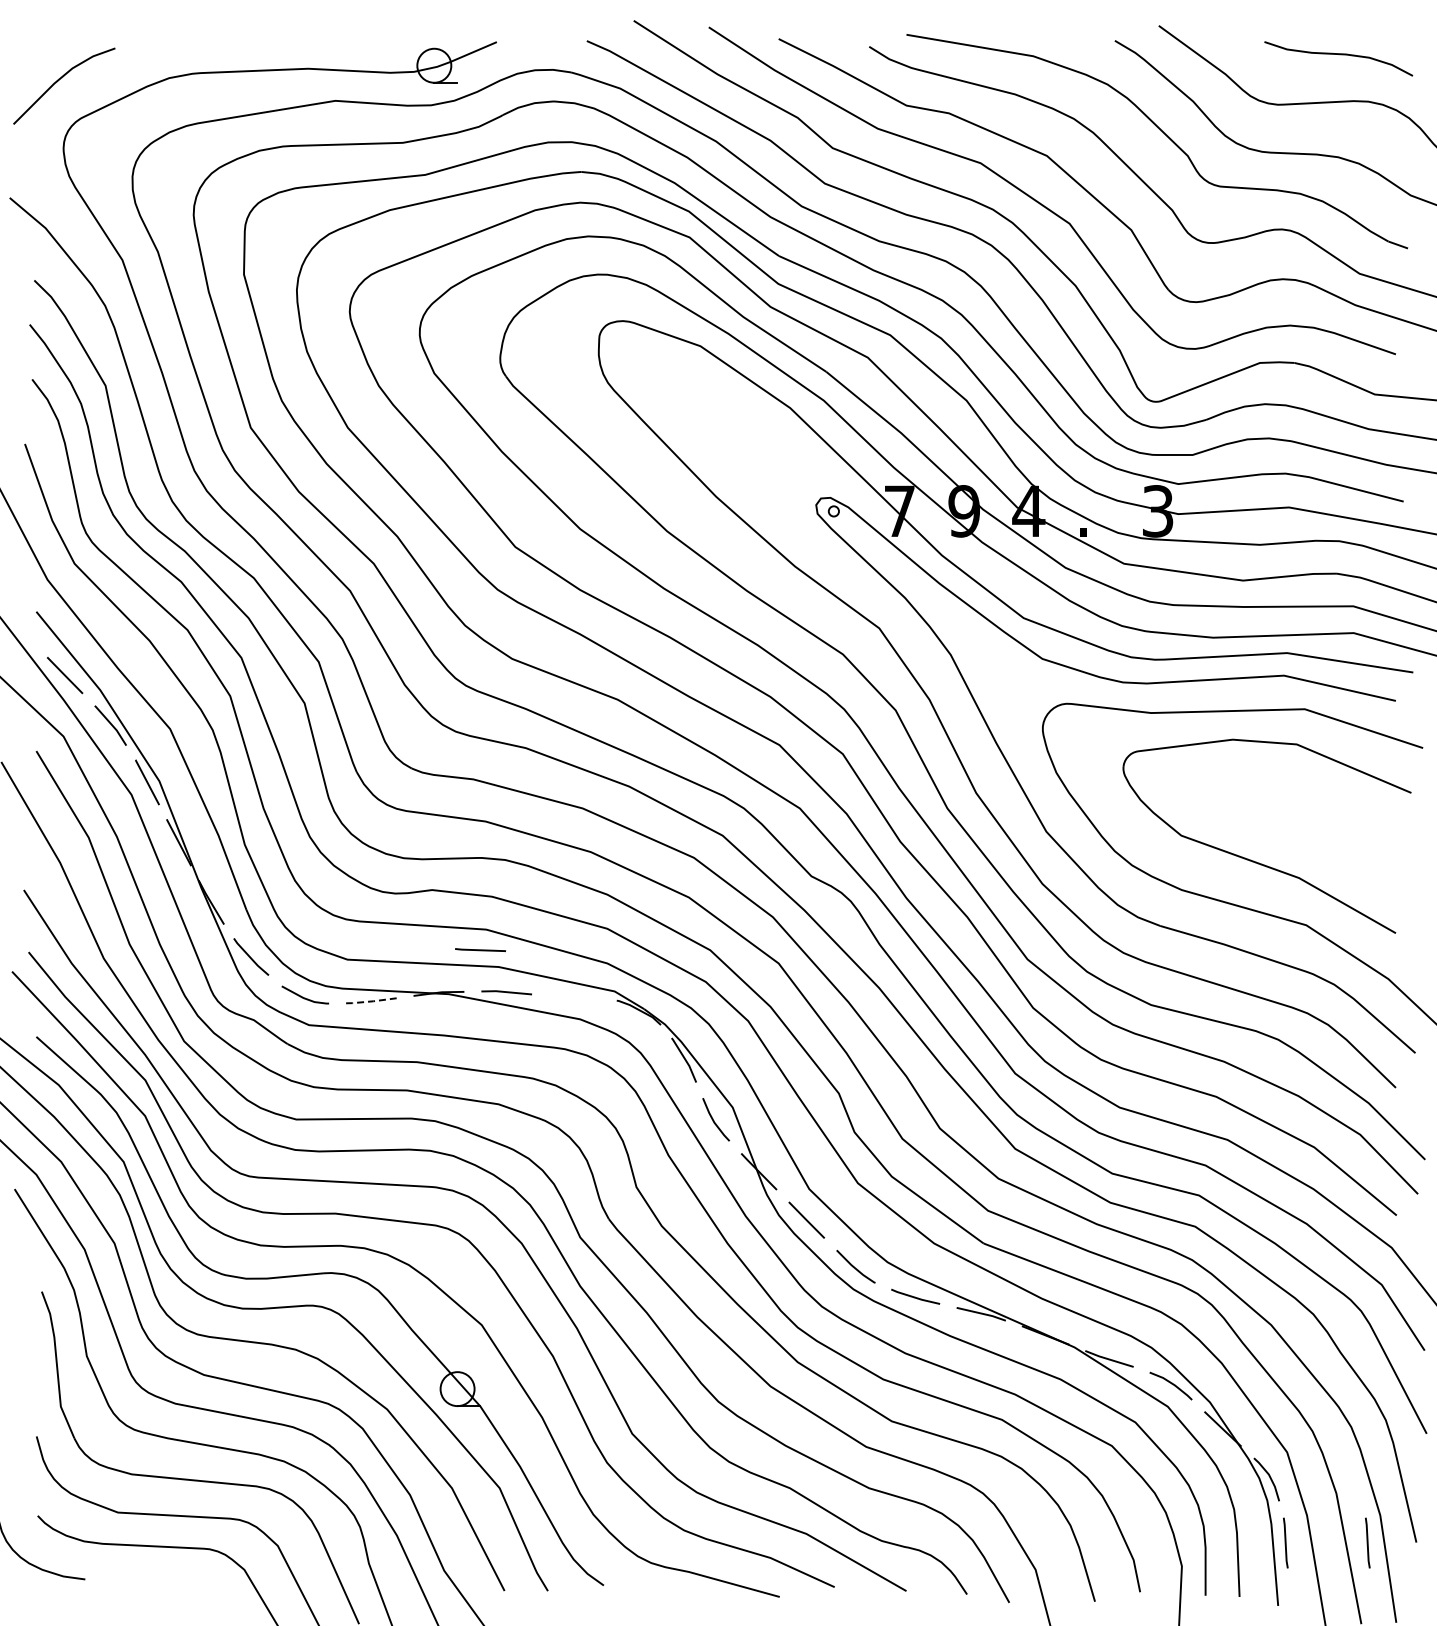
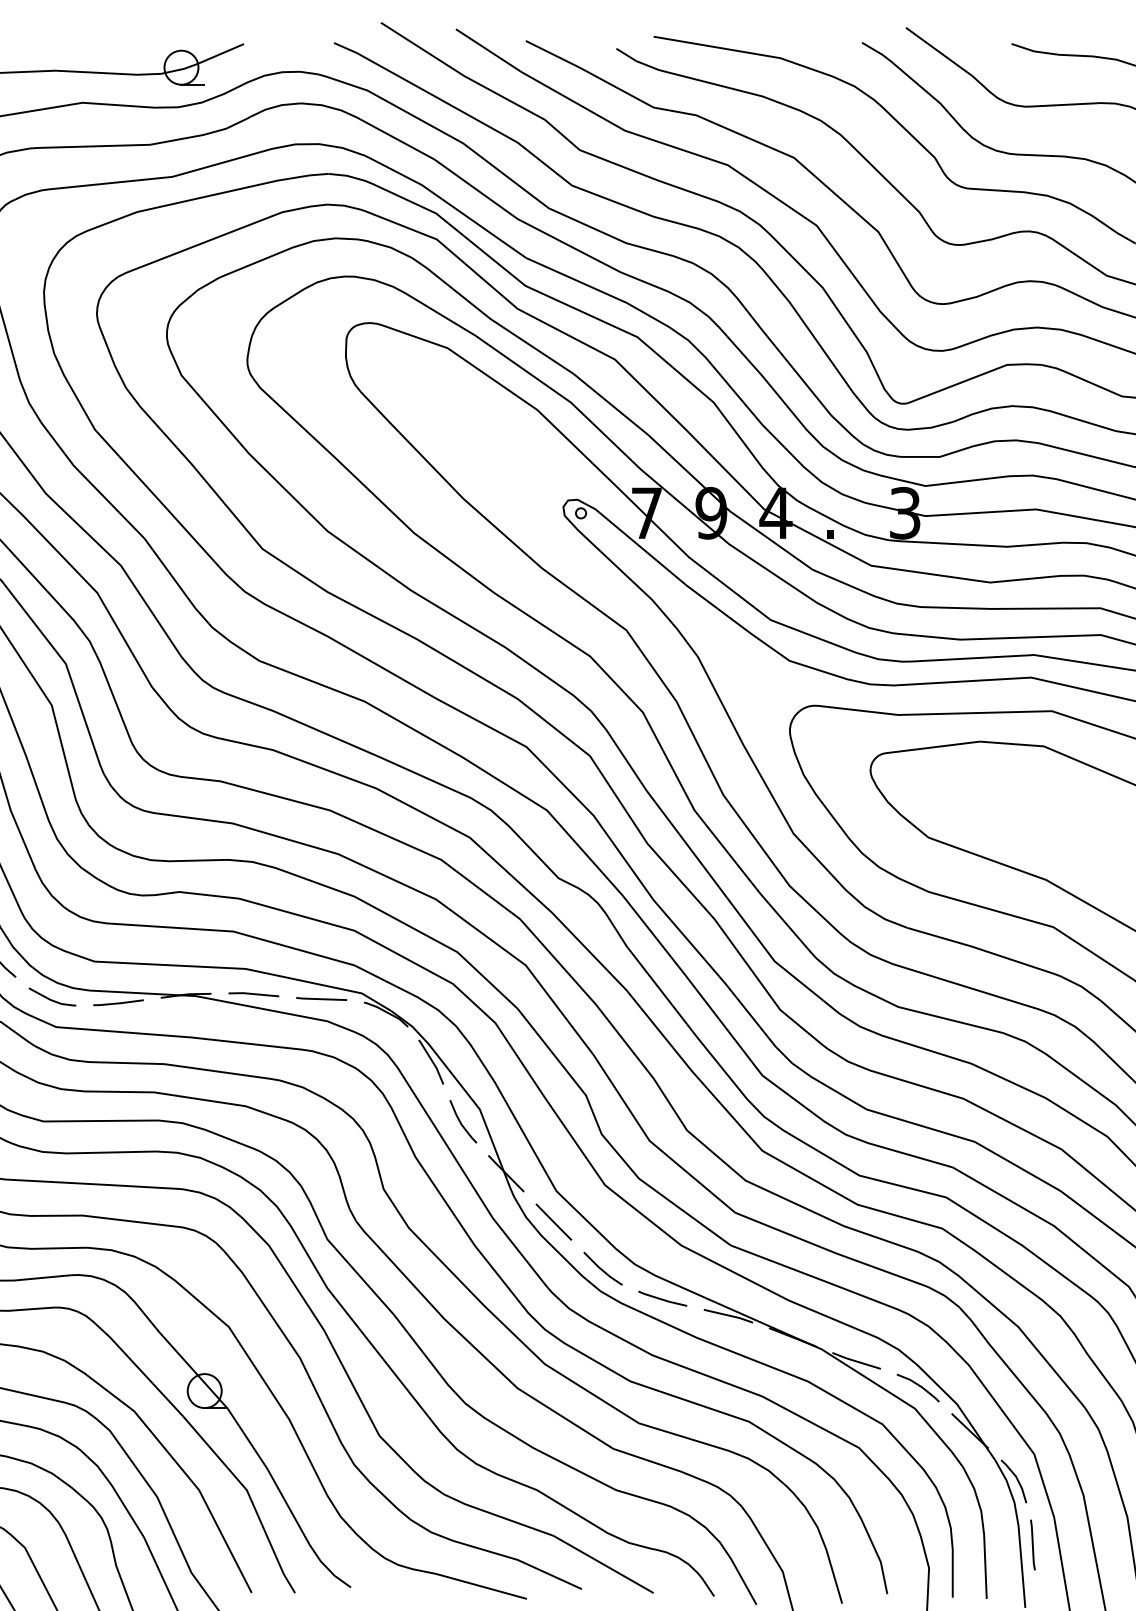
line: (480, 950) -> (321, 999), moved
line: (371, 1001) -> (118, 1003), dashed -> solid
line: (1367, 1542) -> (1114, 1544), removed

